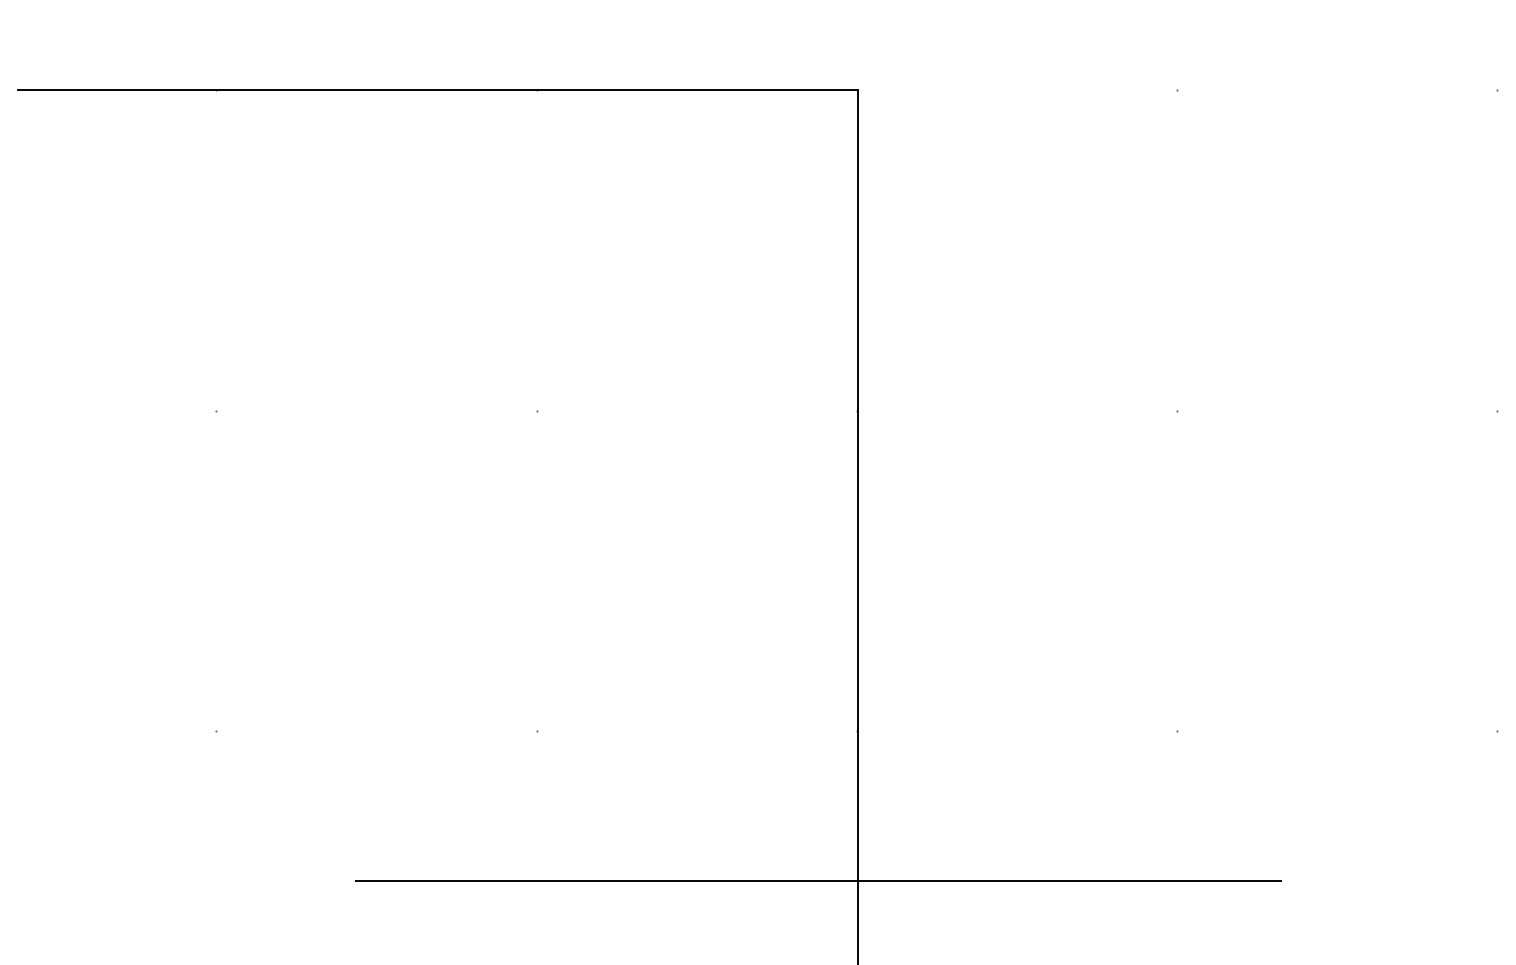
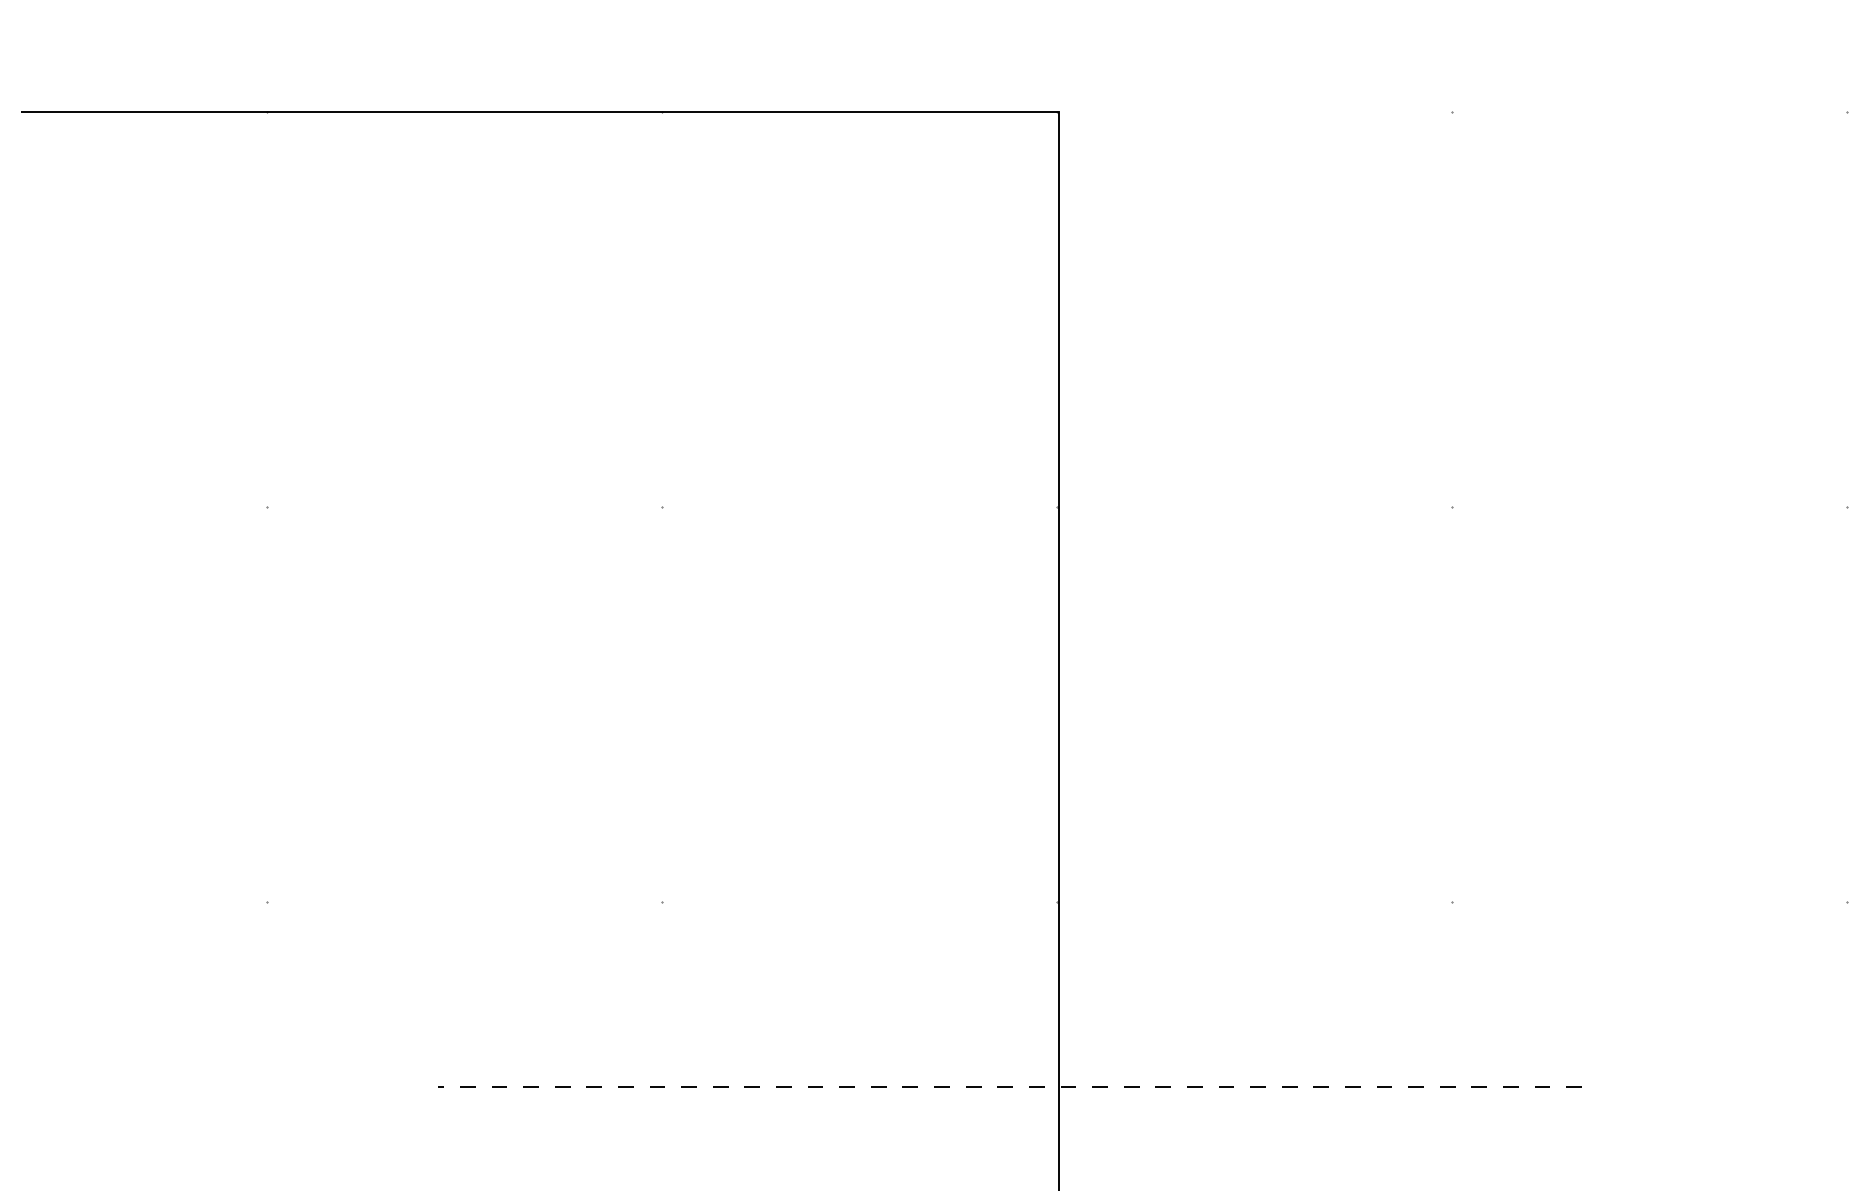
line: (818, 881) -> (1009, 1087), solid -> dashed

